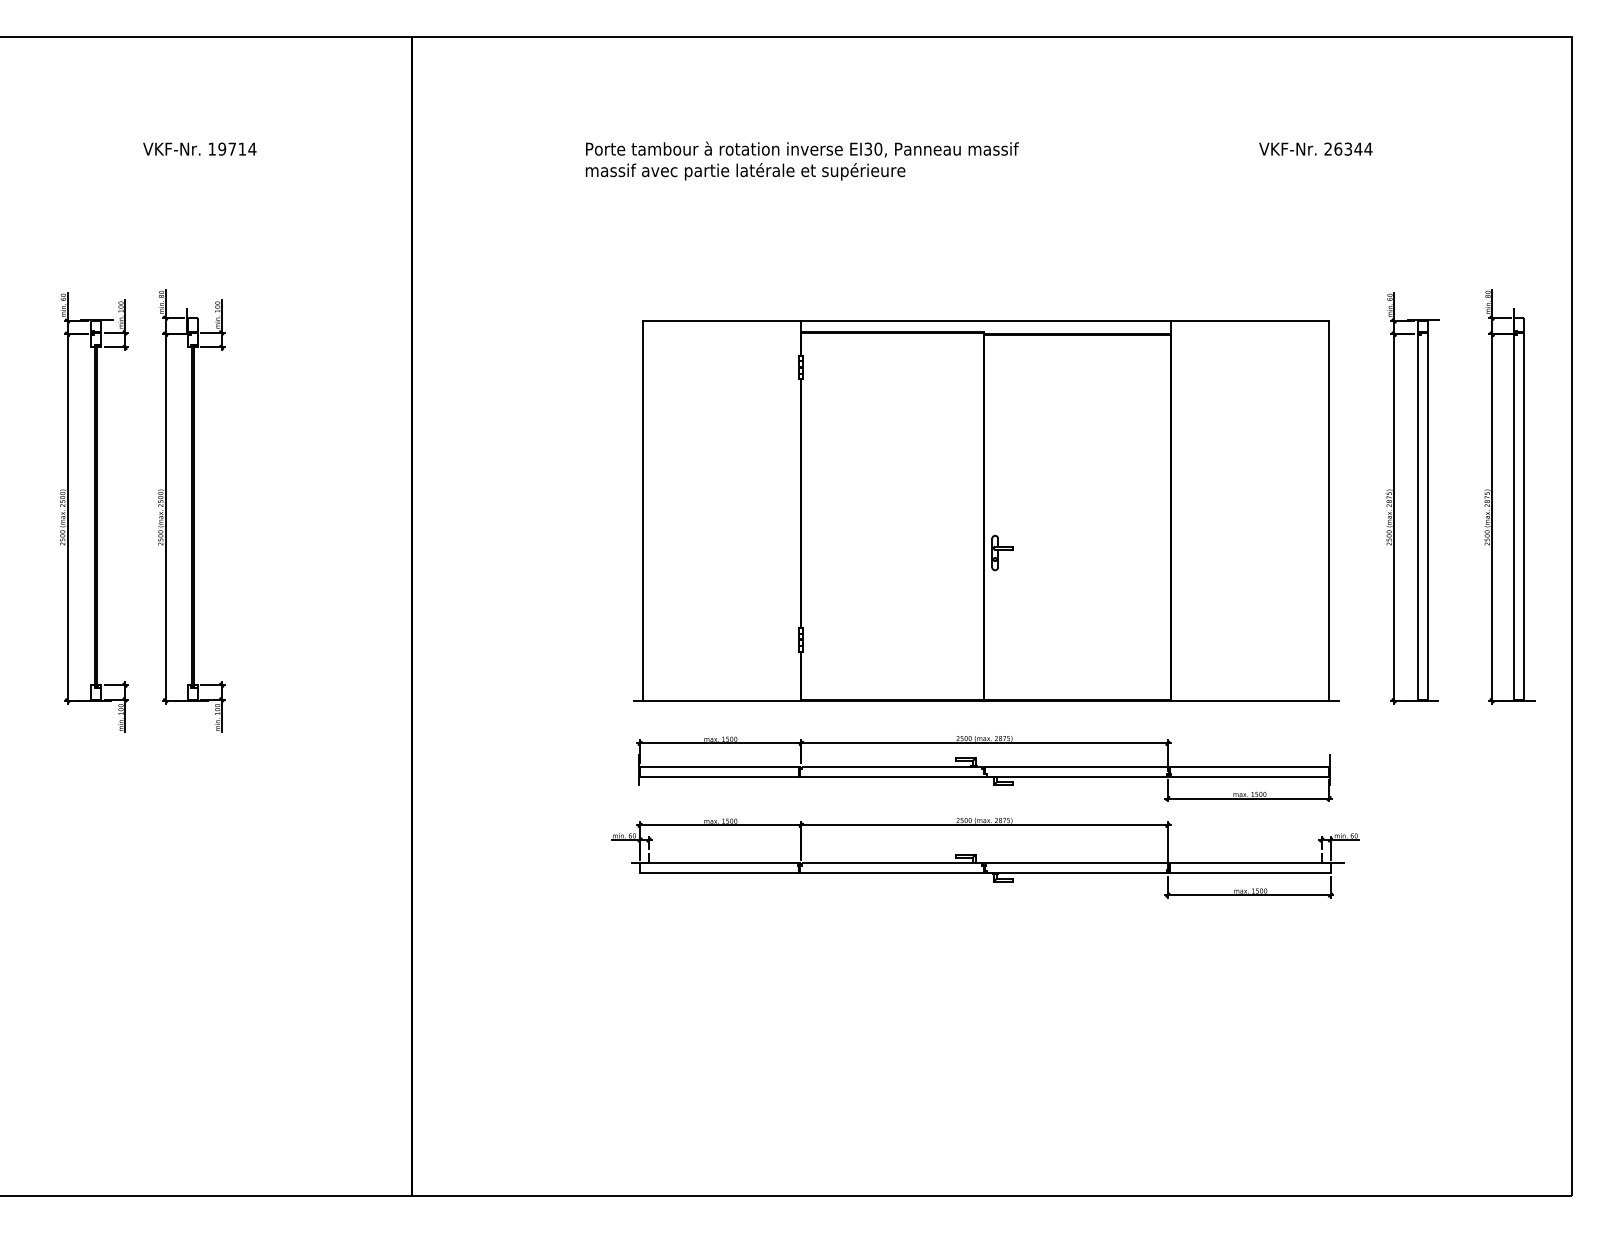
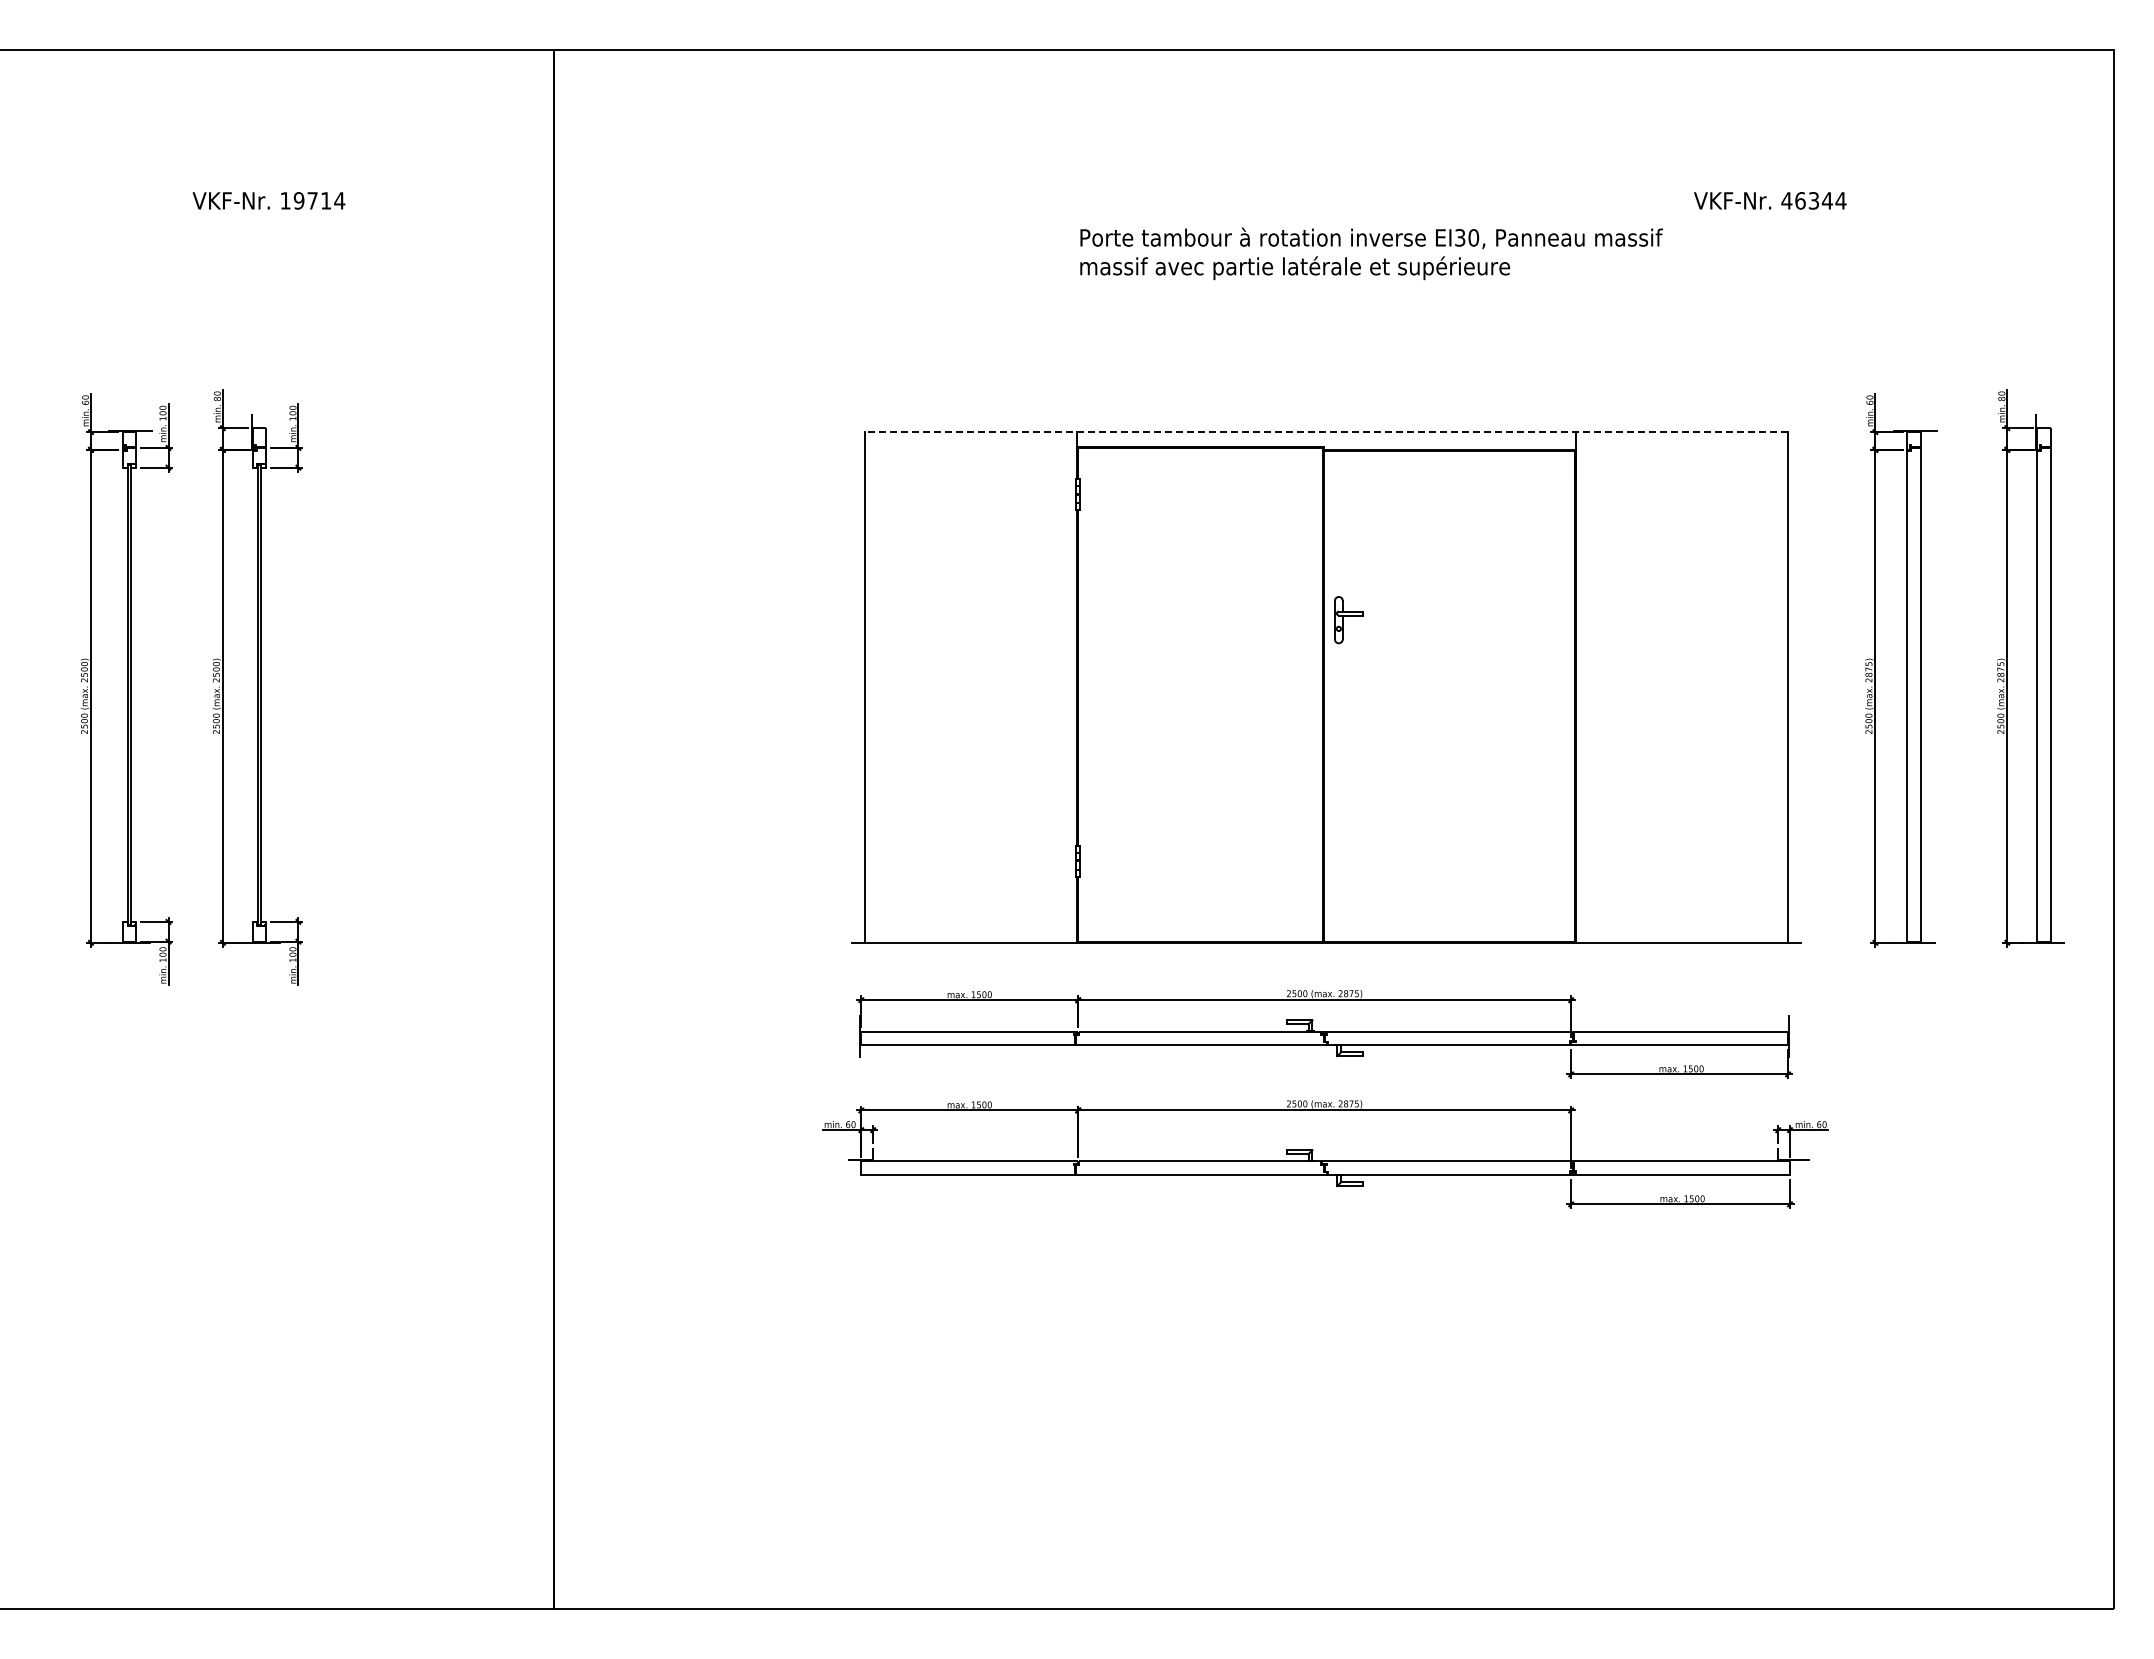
text: (1327, 148) -> (1786, 200), 26344^I^I^I^I^I^I -> 46344^I^I^I^I^I^I
text: (802, 160) -> (1371, 253), moved
line: (985, 321) -> (1326, 432), solid -> dashed
part: (1002, 553) -> (1348, 620), moved

